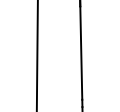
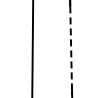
line: (81, 54) -> (71, 47), solid -> dashed

